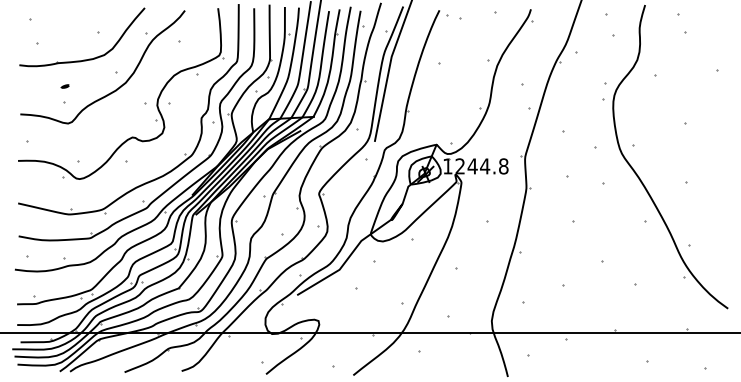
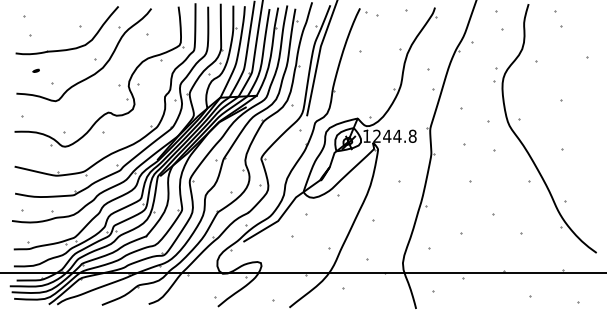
part: (64, 86) -> (35, 70), moved

